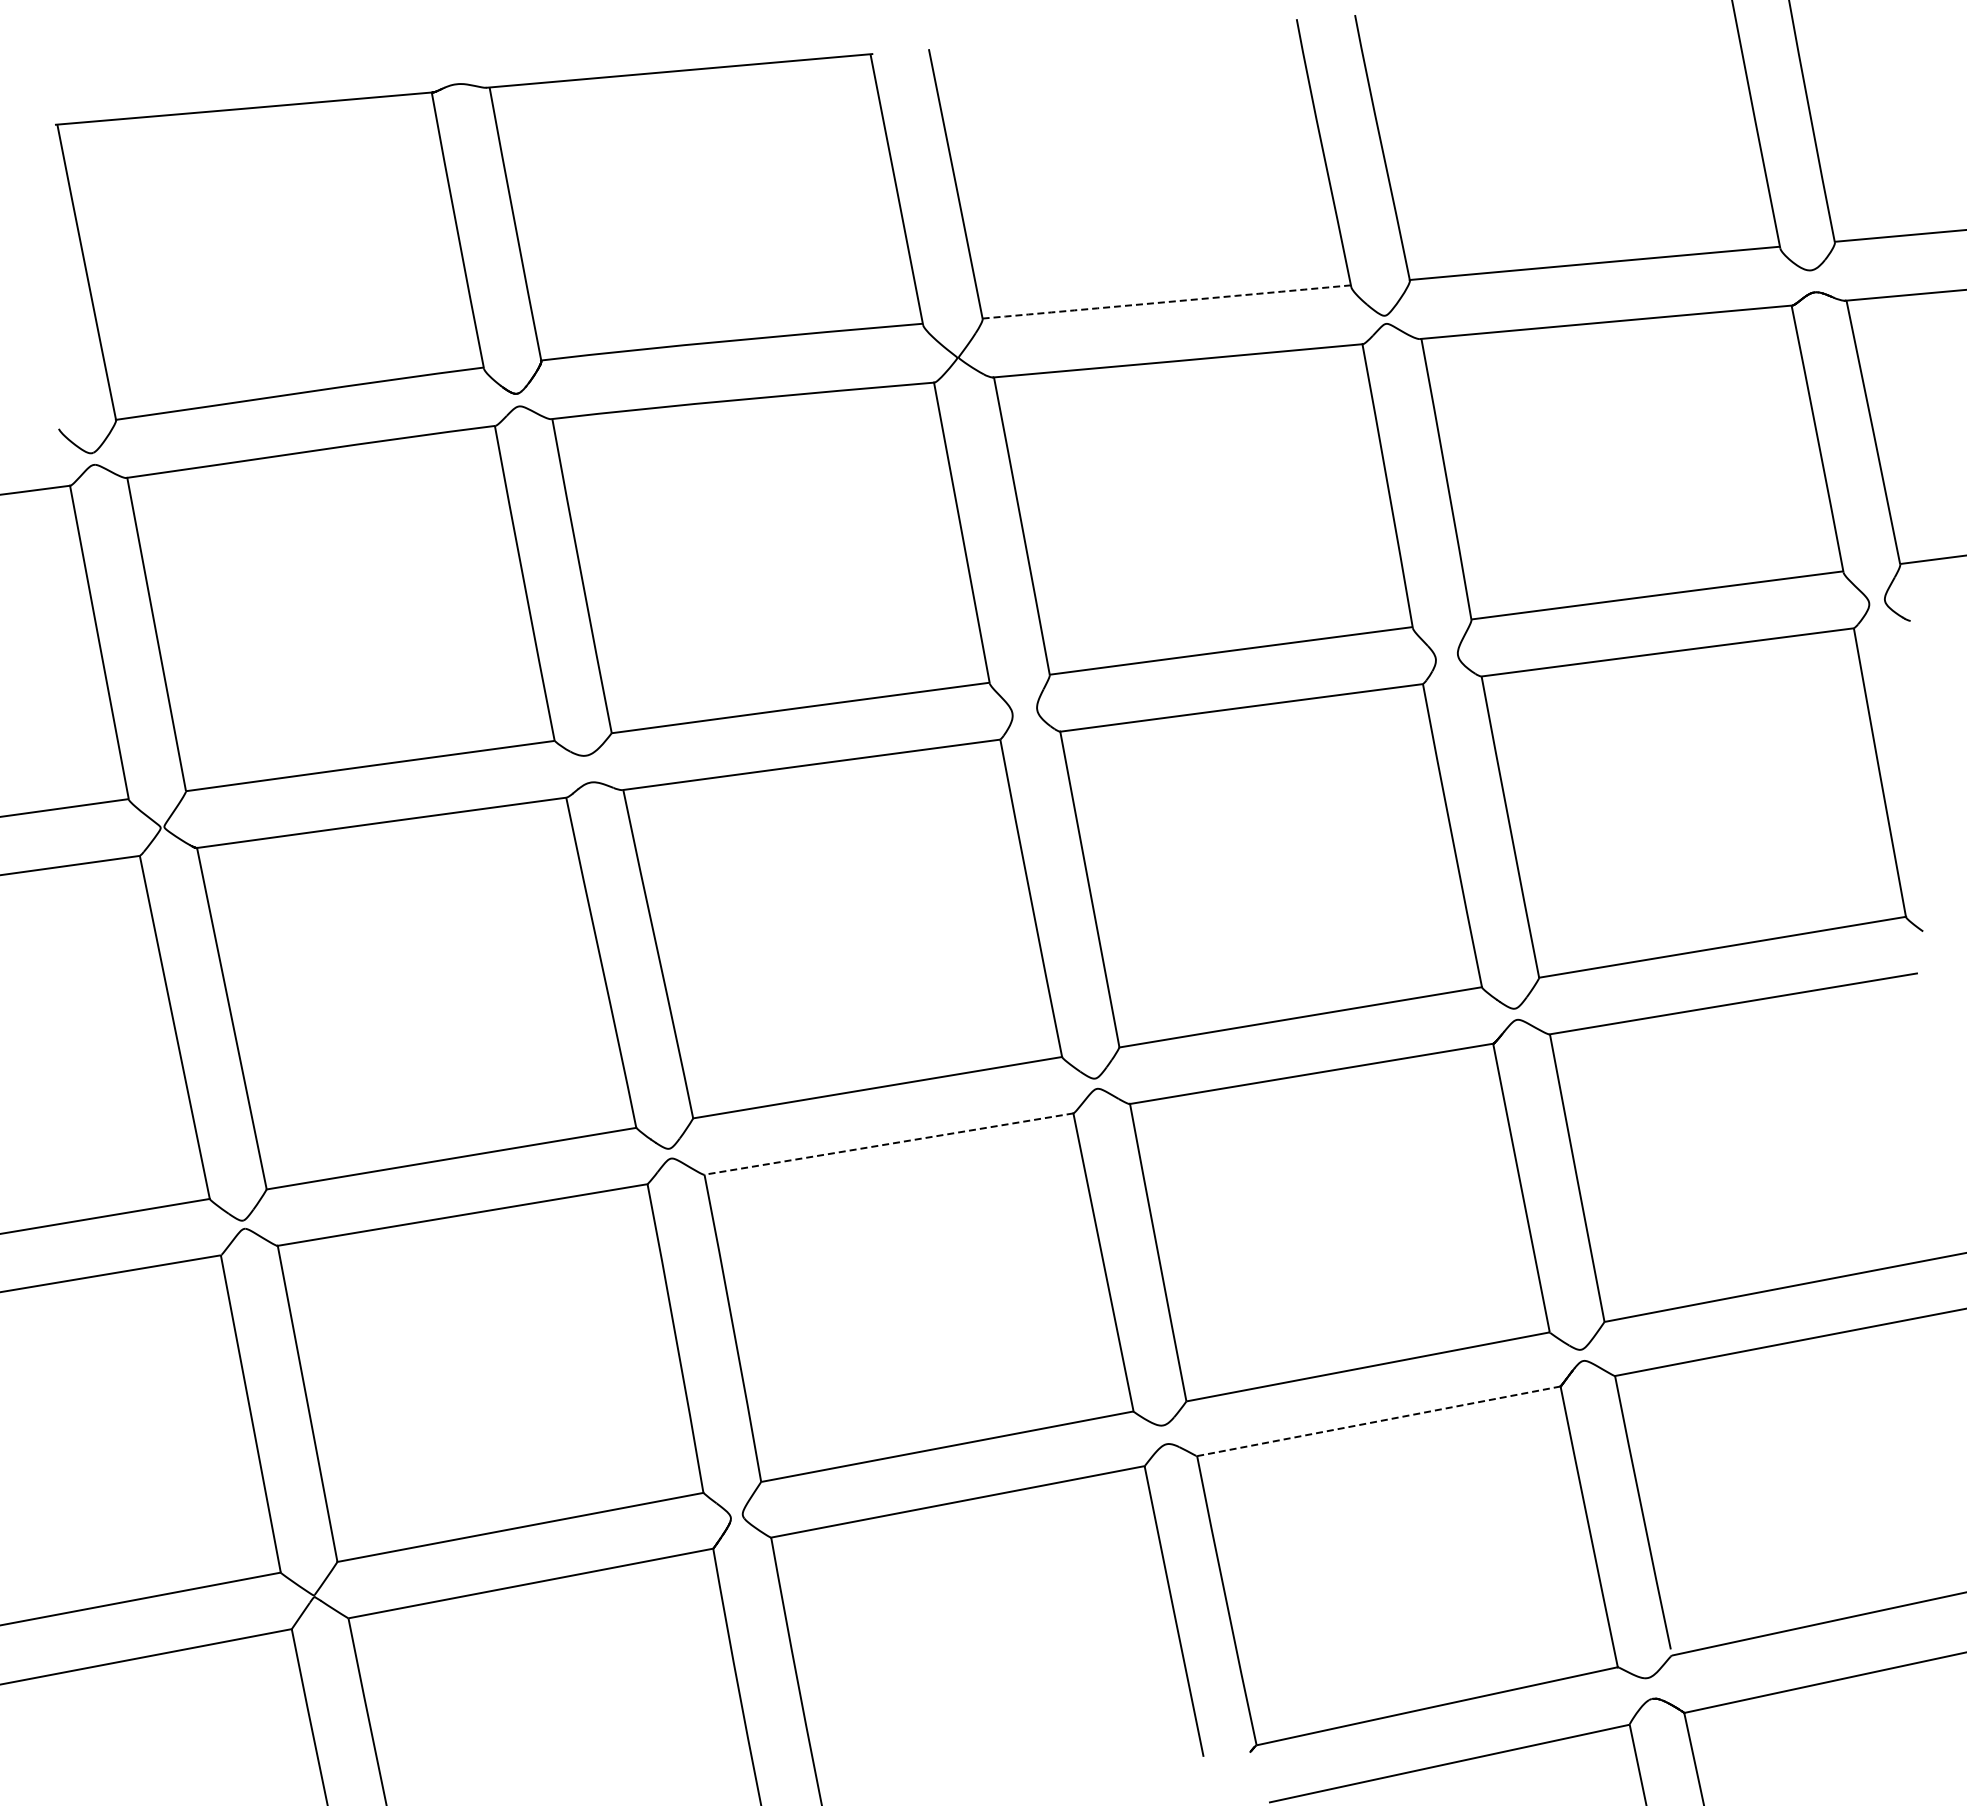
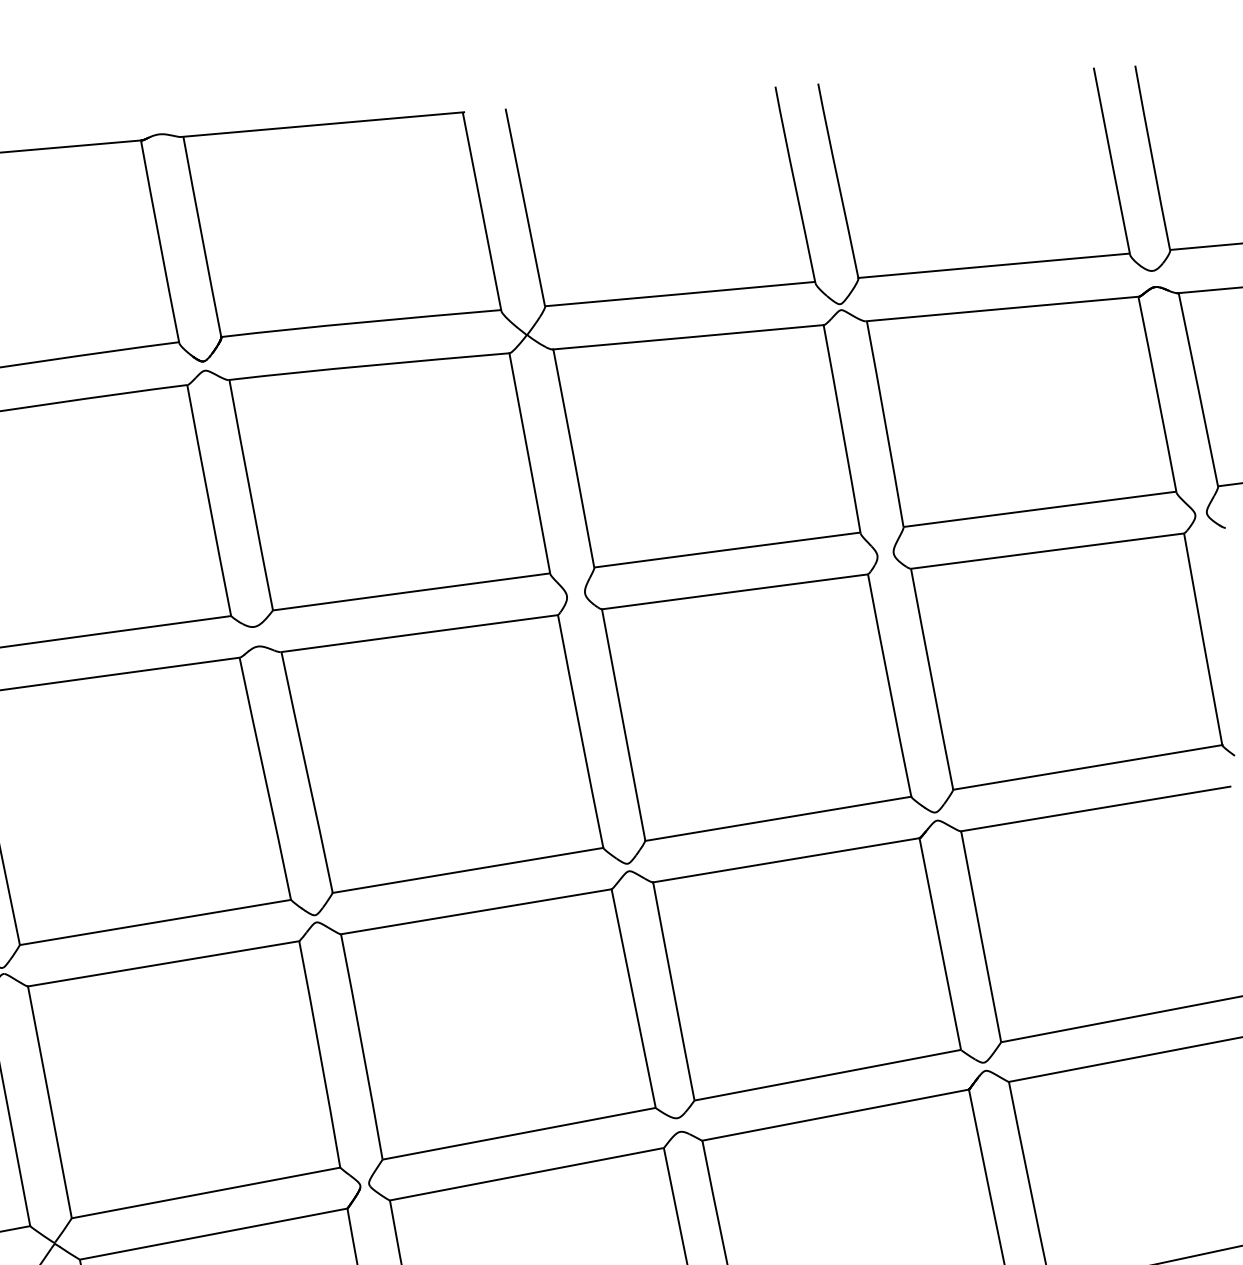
arc: (1166, 302) -> (679, 294), dashed -> solid
line: (888, 1144) -> (475, 912), dashed -> solid
line: (1378, 1421) -> (835, 1115), dashed -> solid

